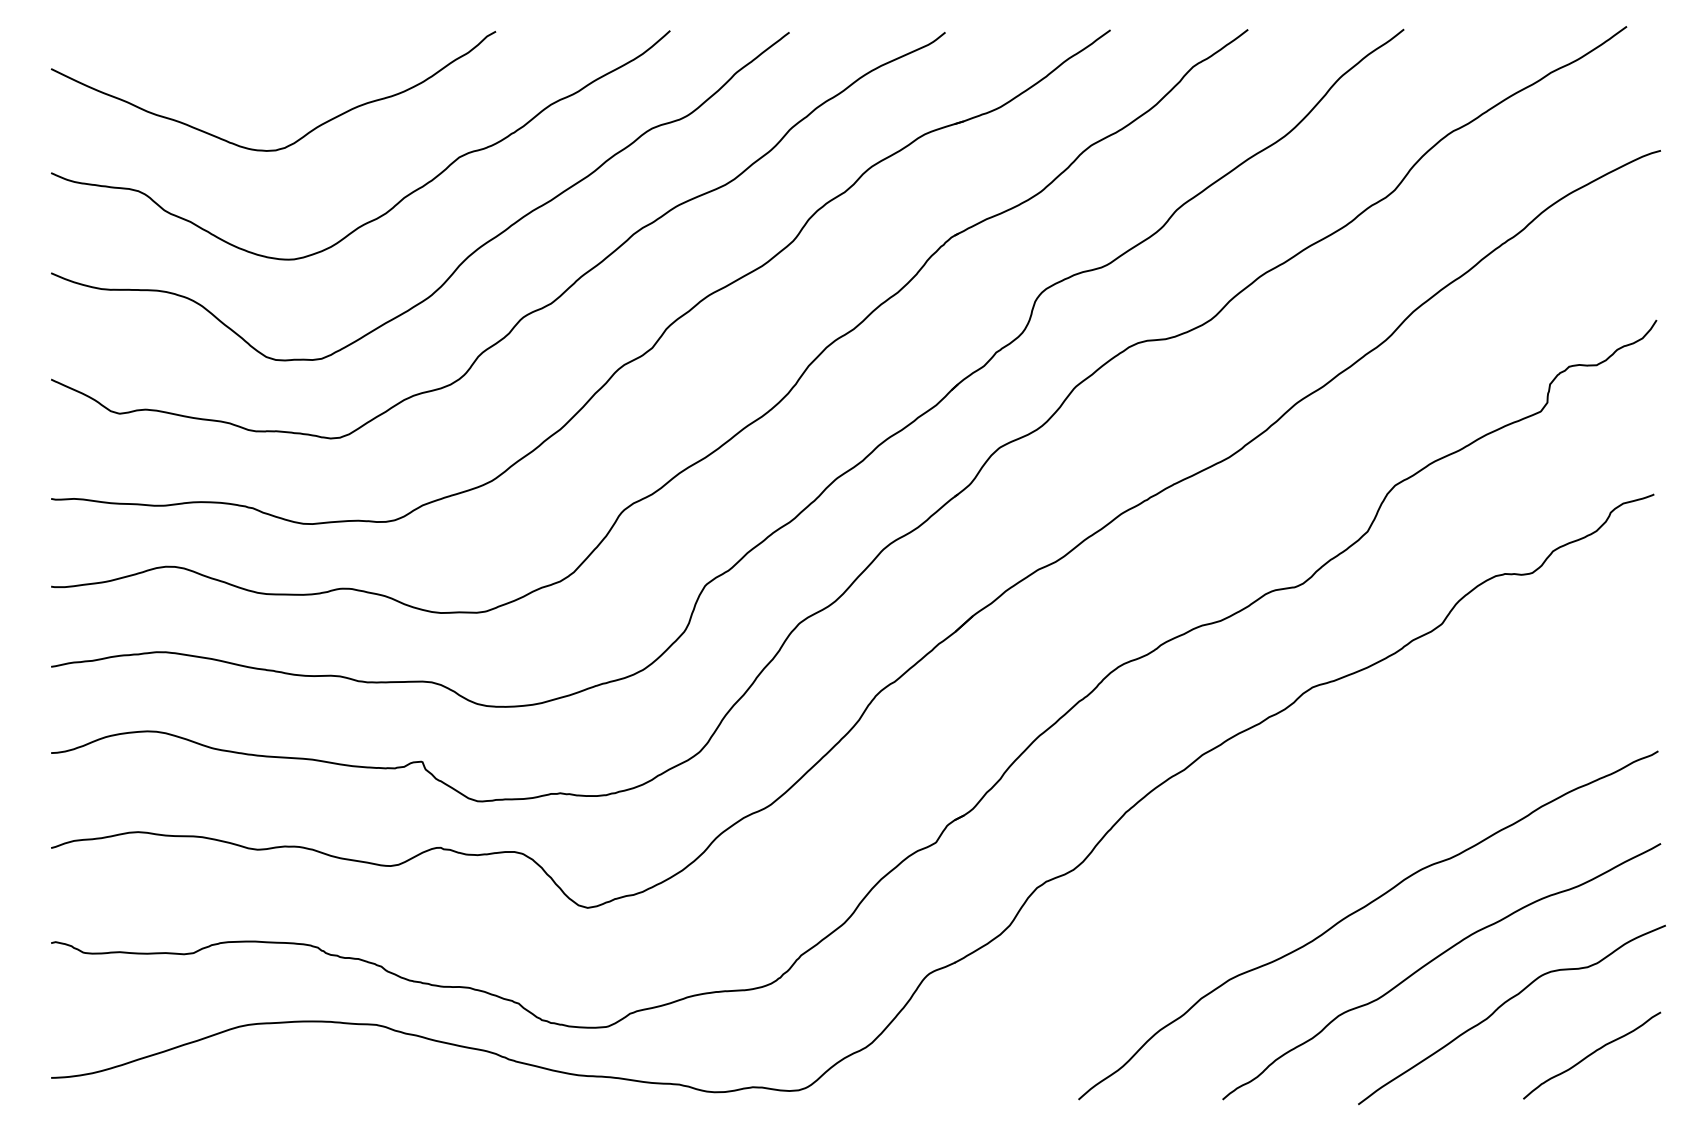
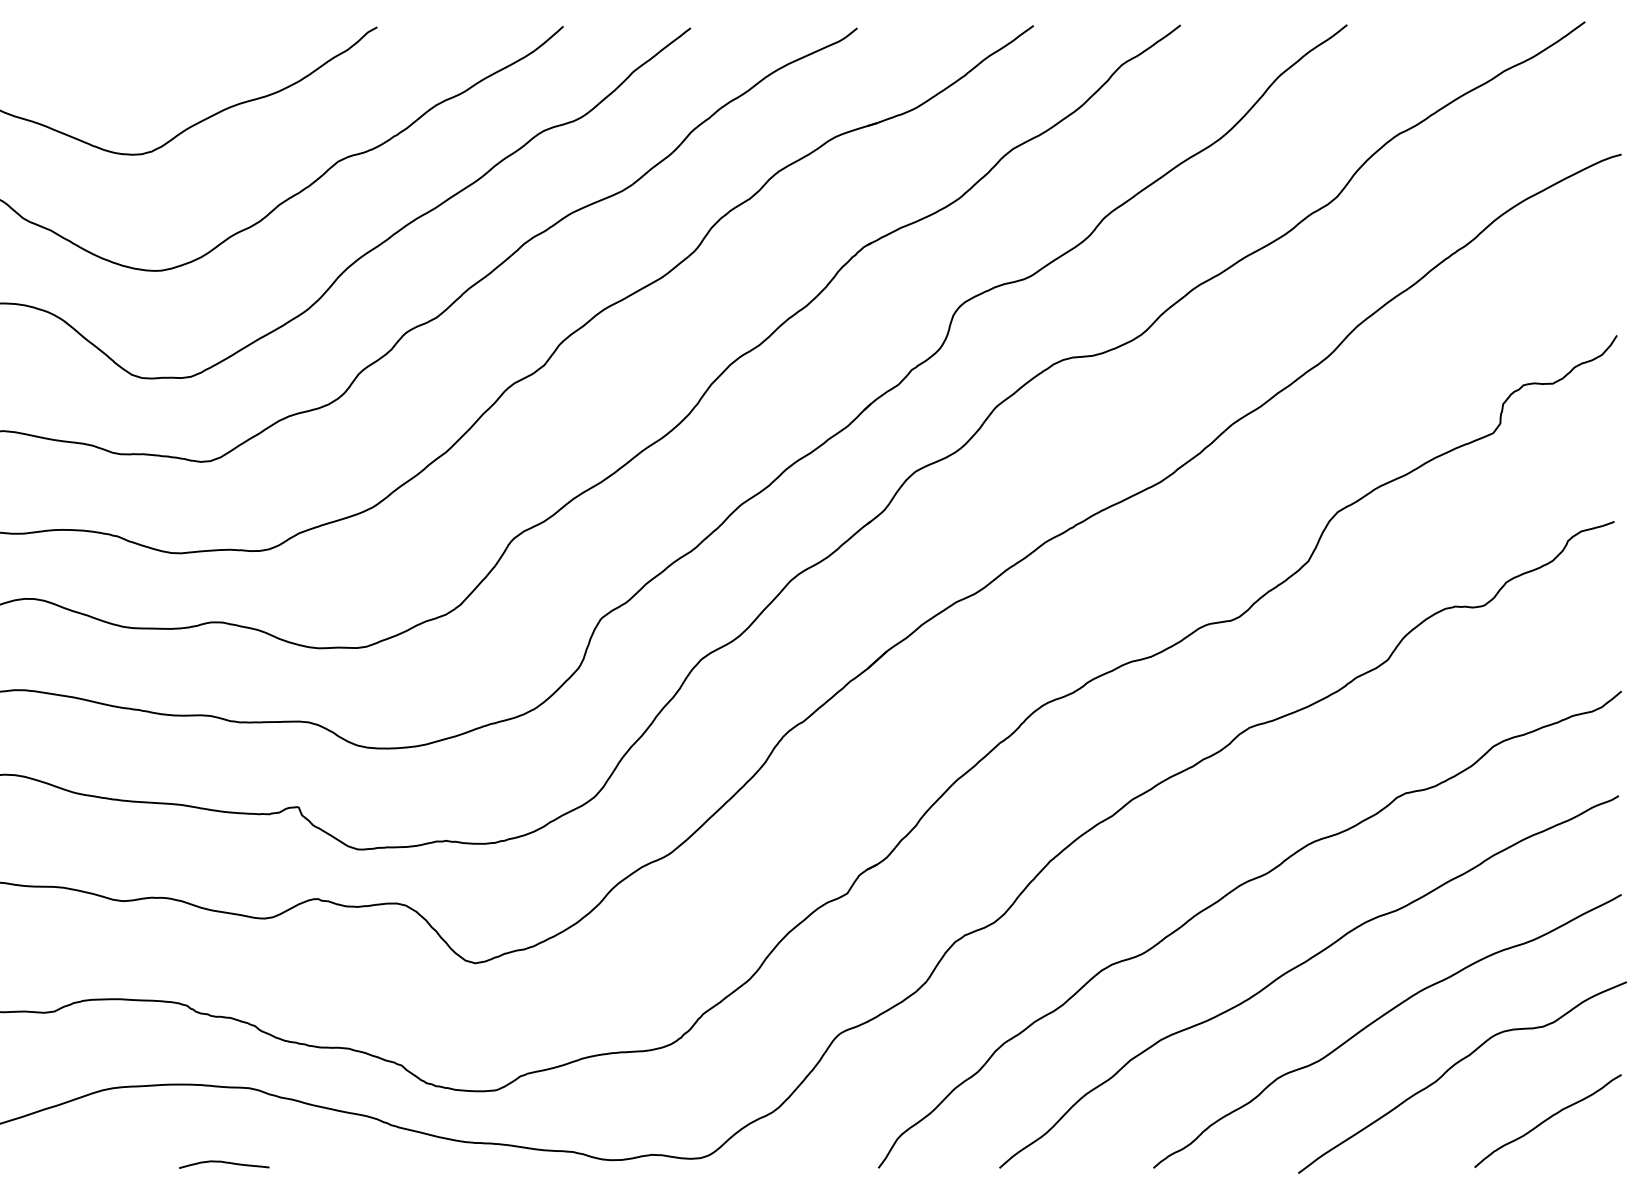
curve: (1288, 847) -> (1223, 898), added
curve: (353, 1095) -> (225, 1163), added

